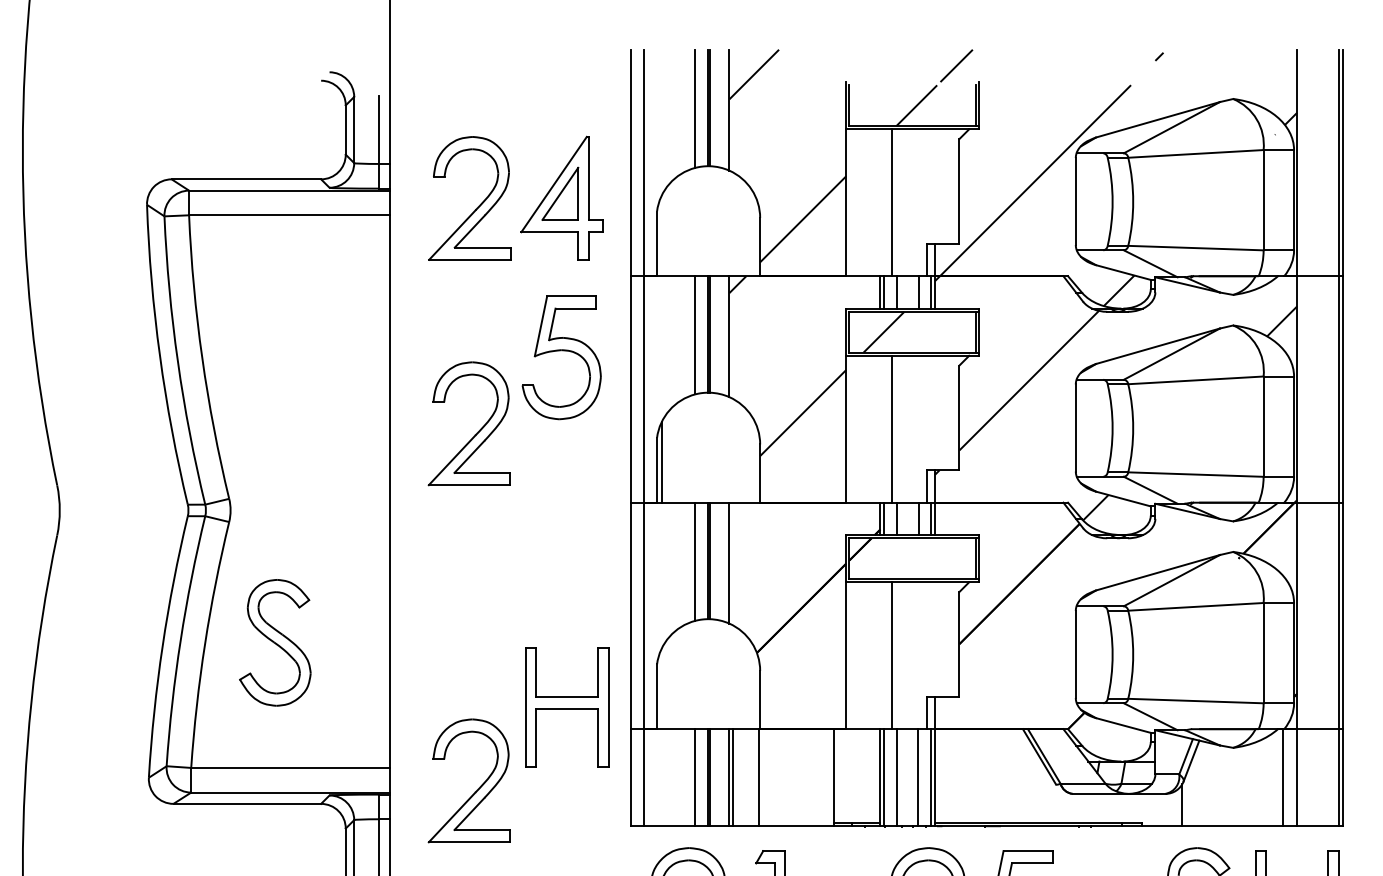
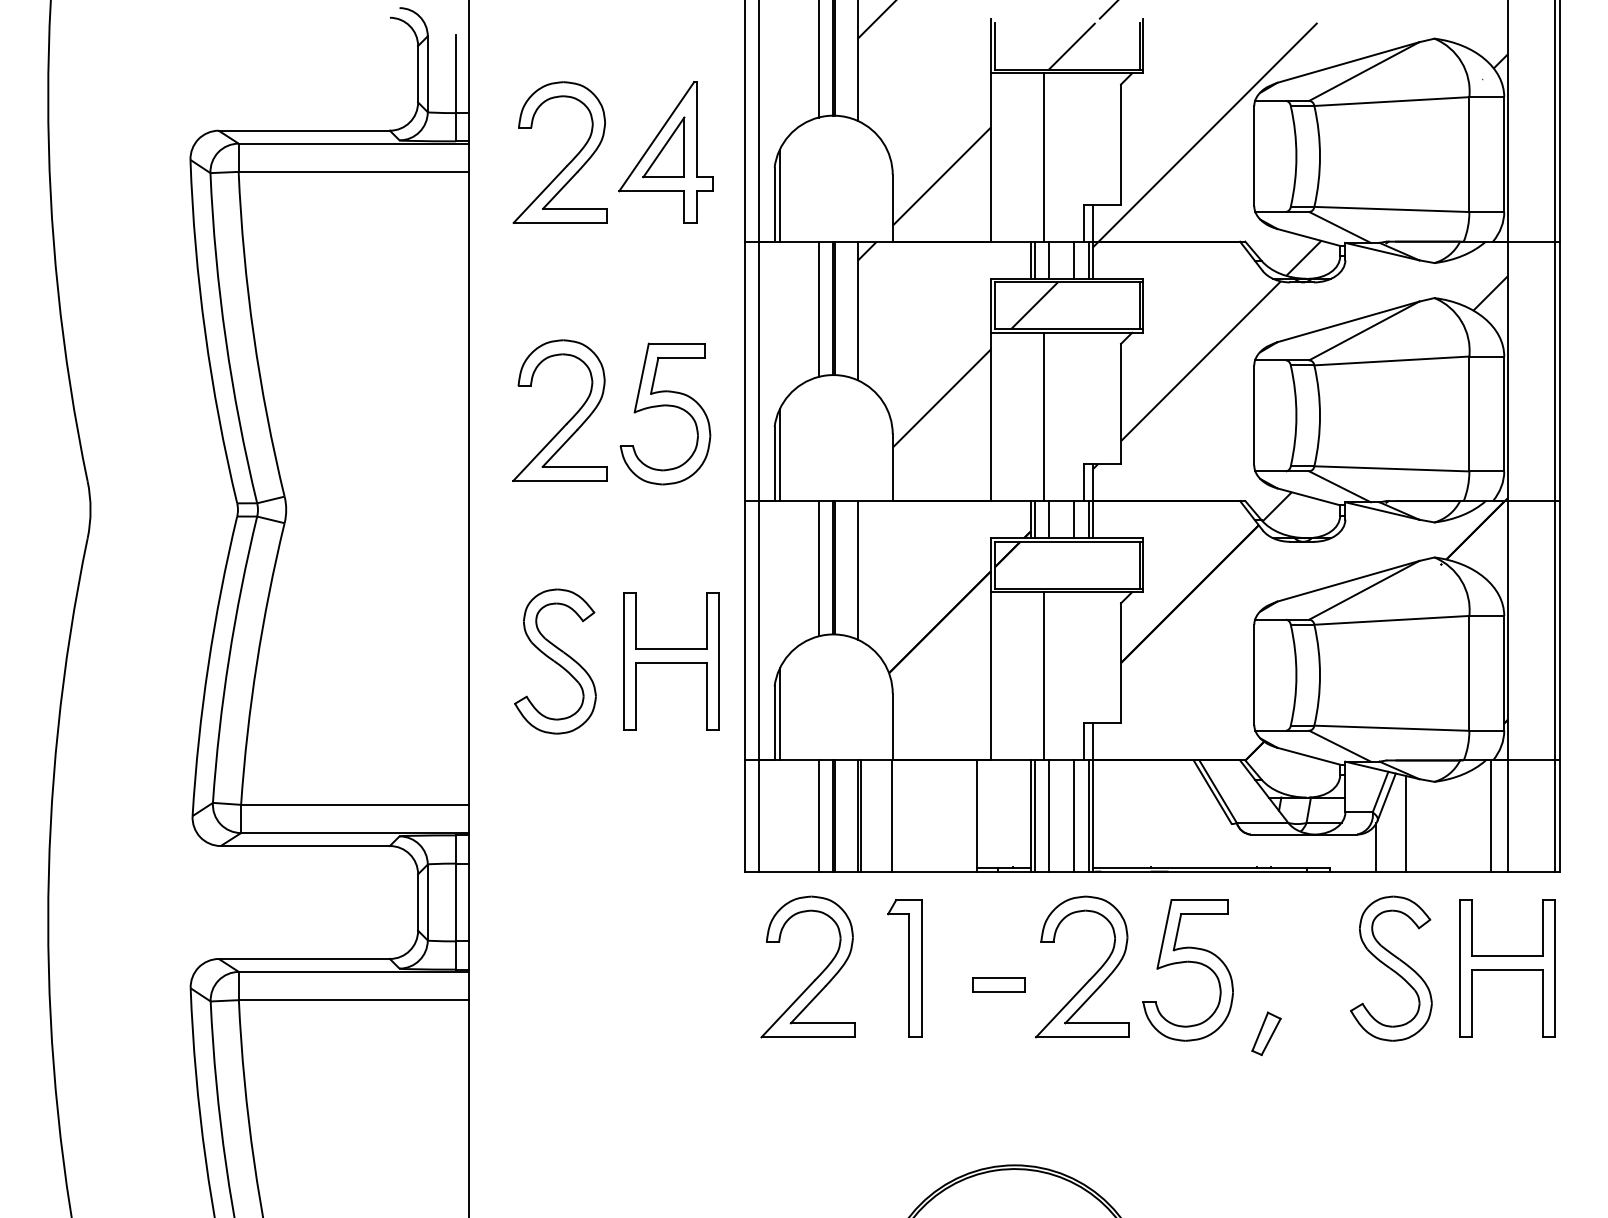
line: (661, 235) -> (779, 195), added
part: (561, 351) -> (665, 406), moved
part: (275, 642) -> (555, 661), moved
line: (661, 689) -> (779, 714), added
part: (566, 707) -> (671, 661), moved
line: (1207, 784) -> (1405, 823), added
part: (477, 788) -> (569, 828), removed

